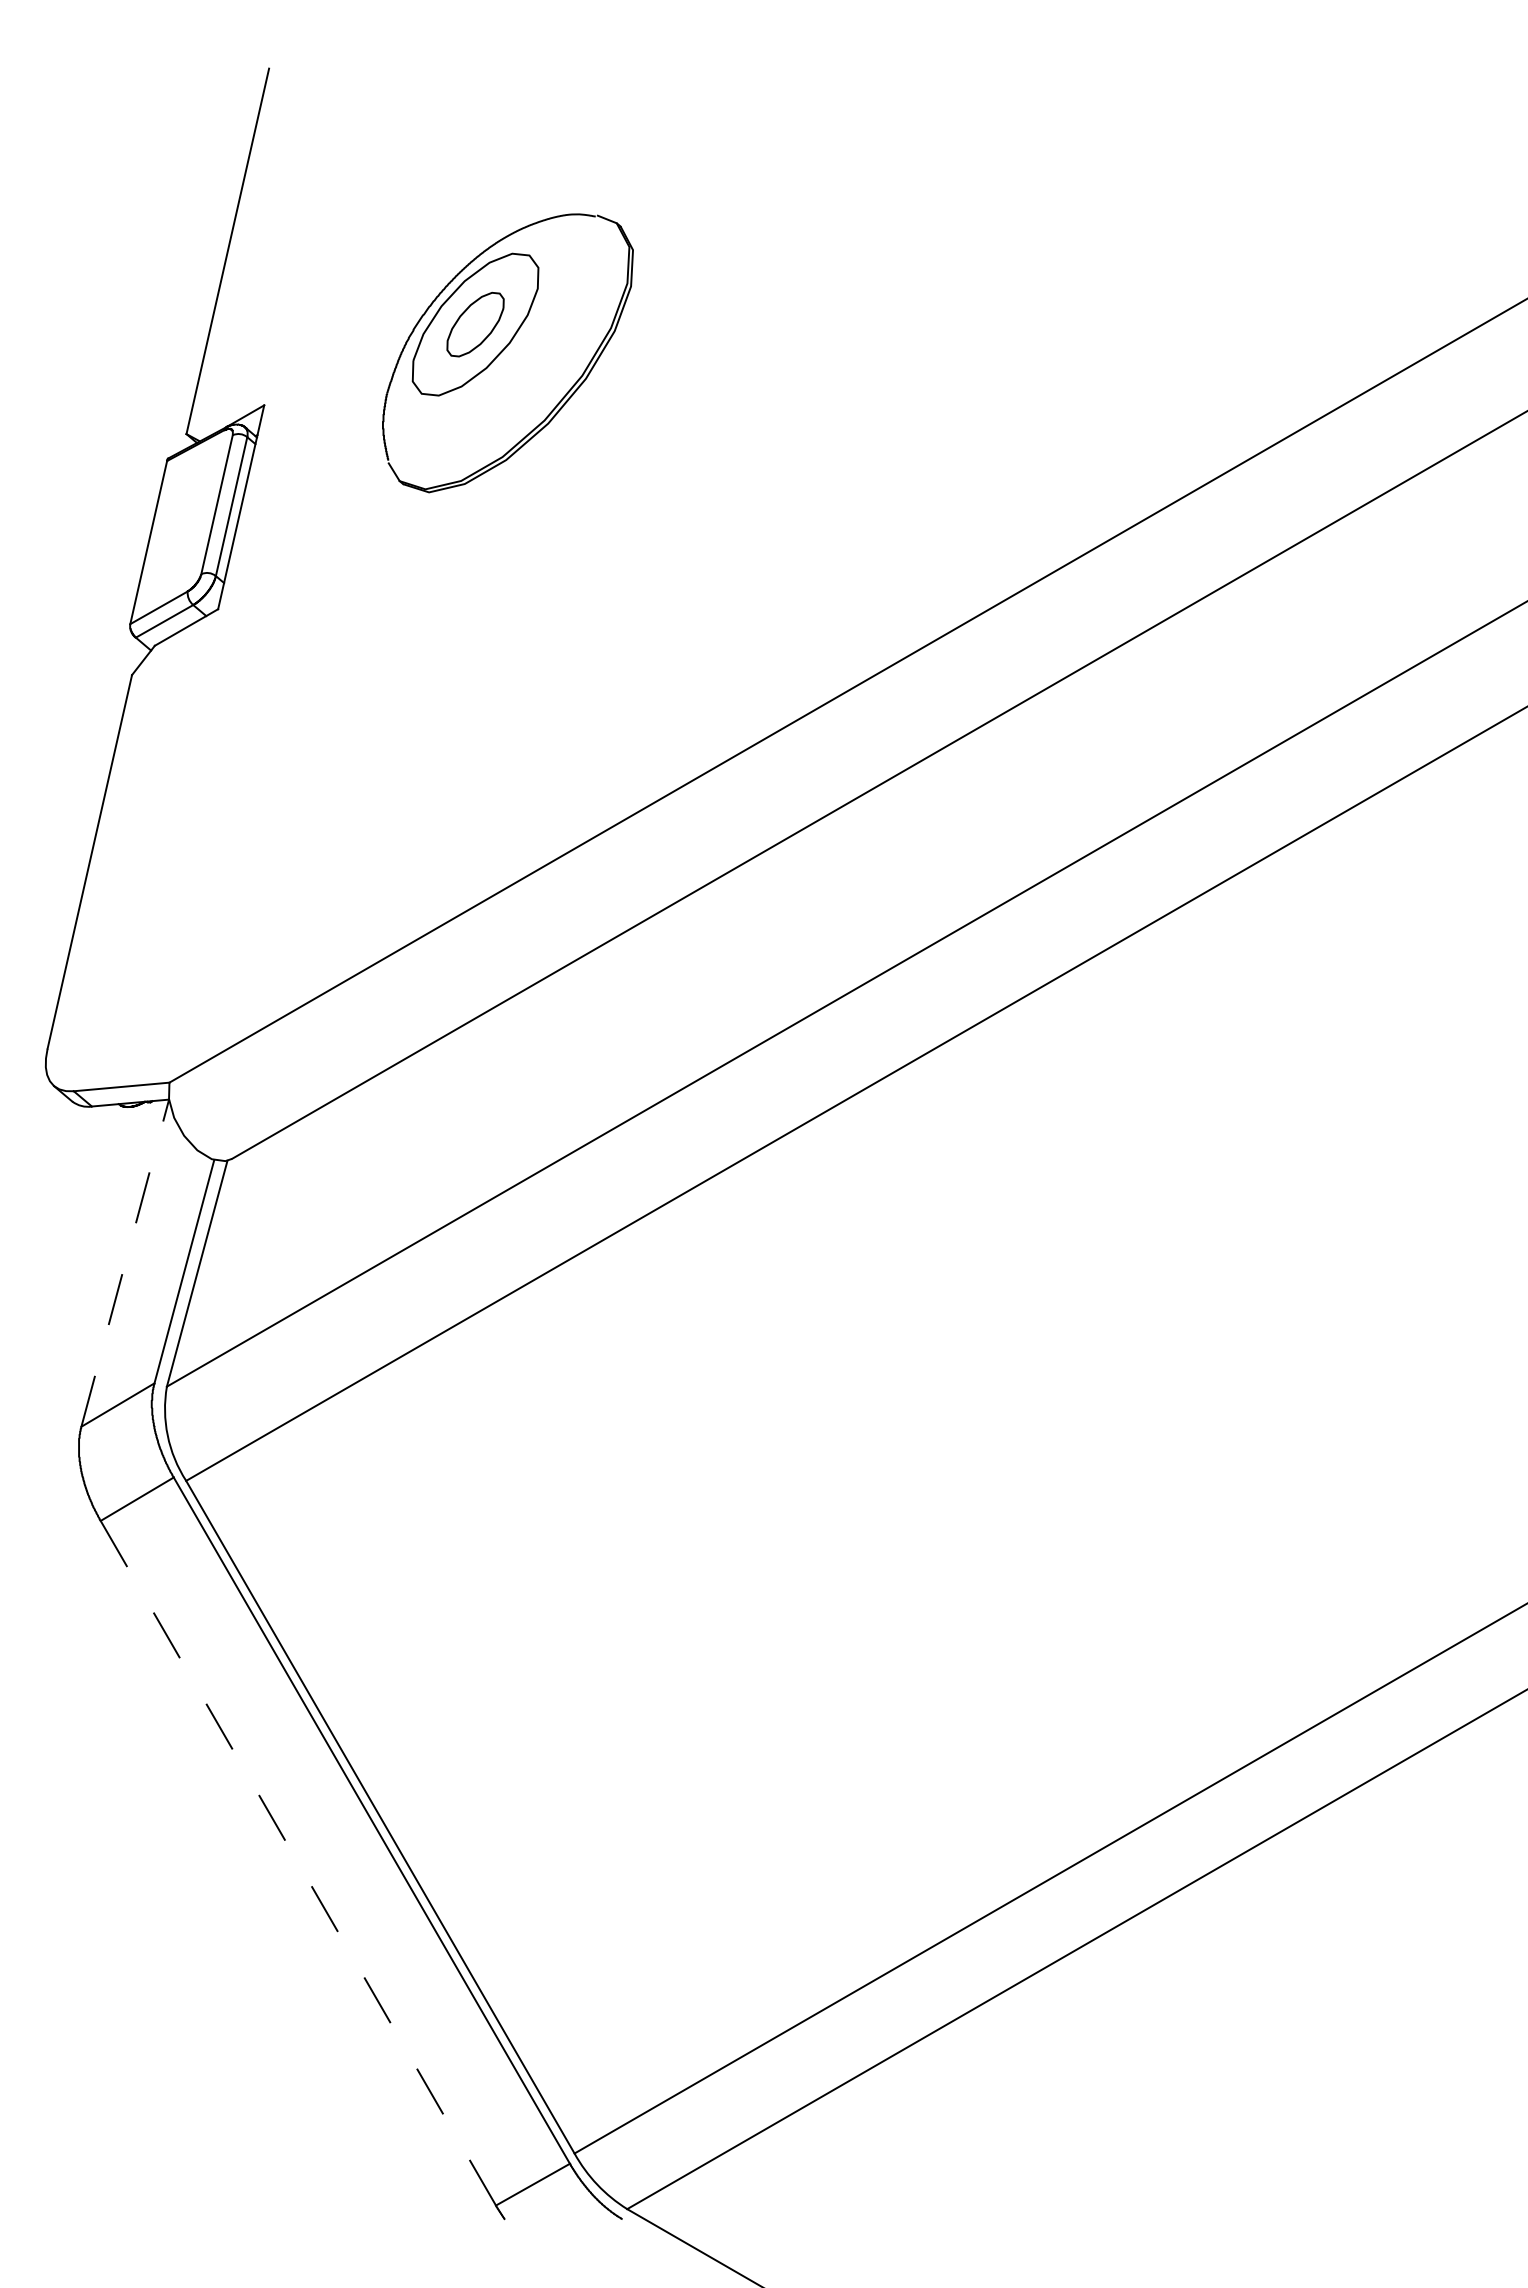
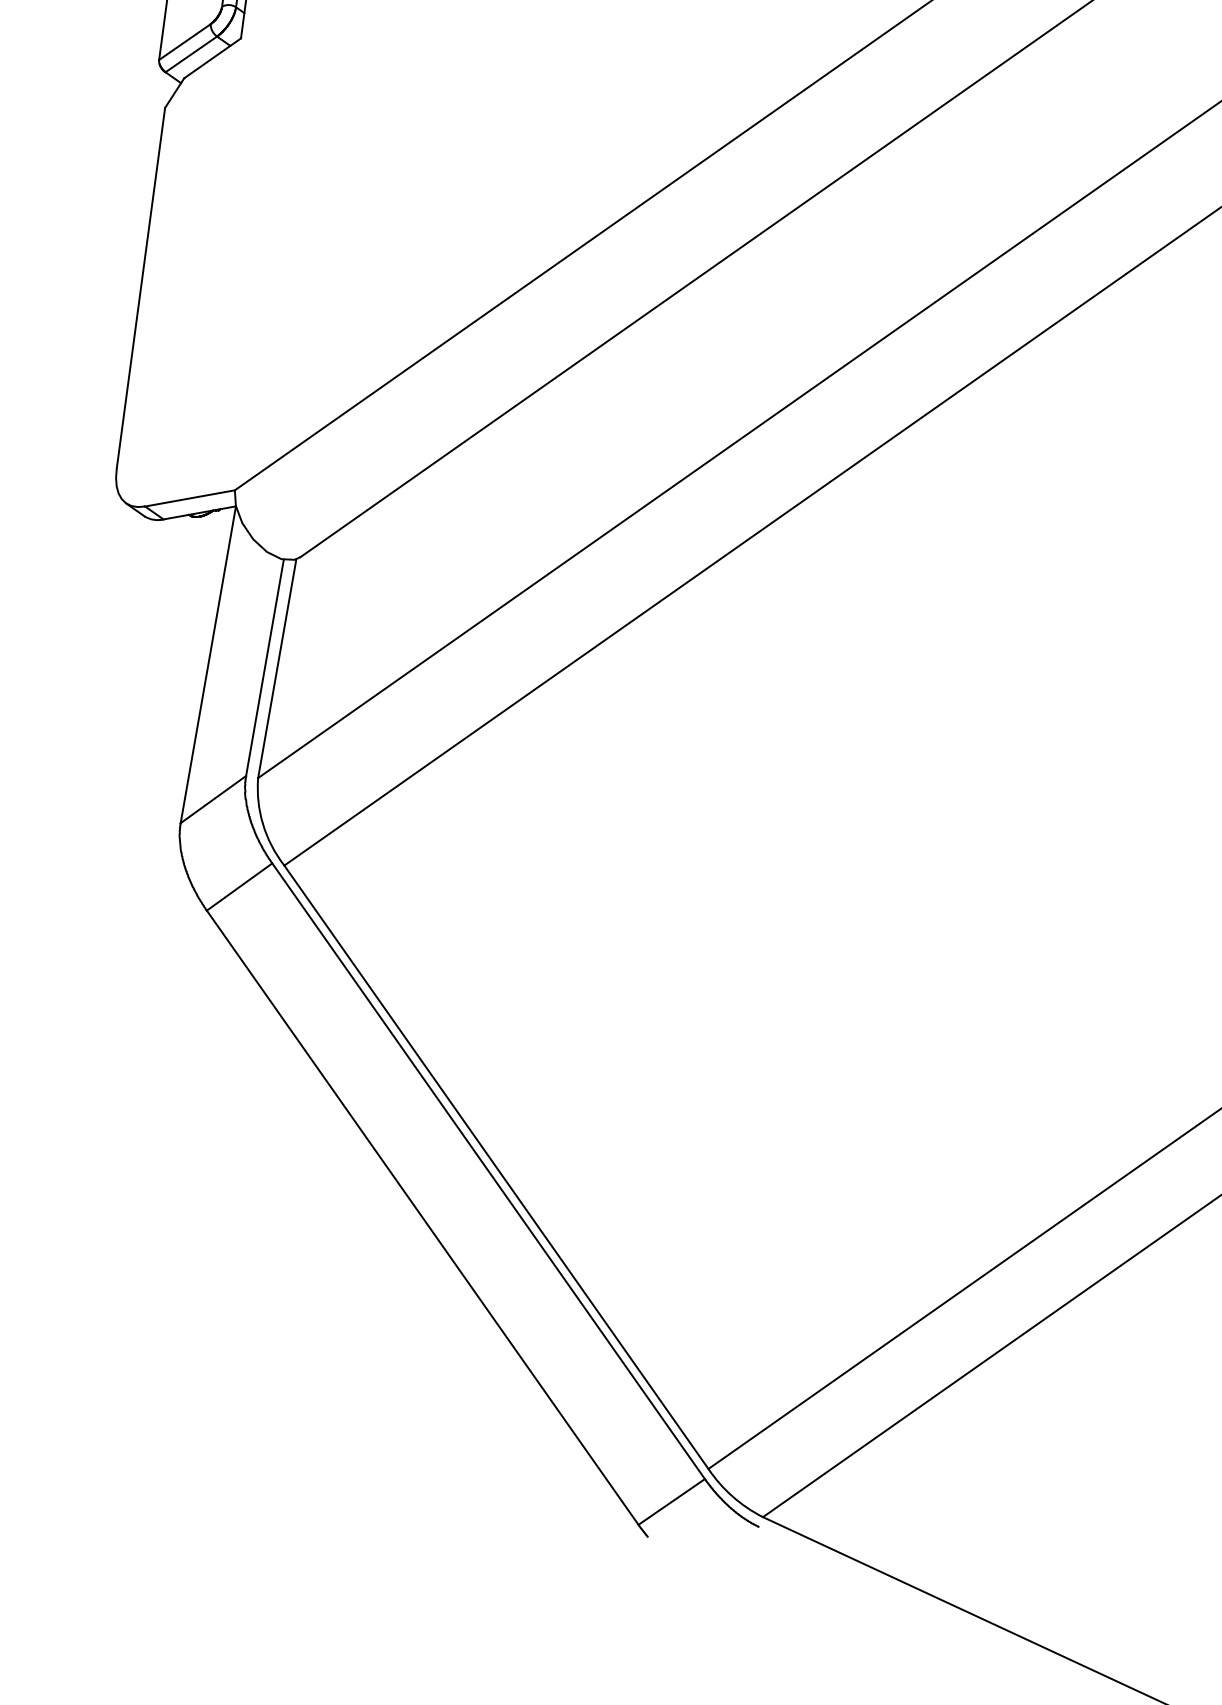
line: (125, 1262) -> (208, 664), dashed -> solid
line: (298, 1862) -> (422, 1217), dashed -> solid

